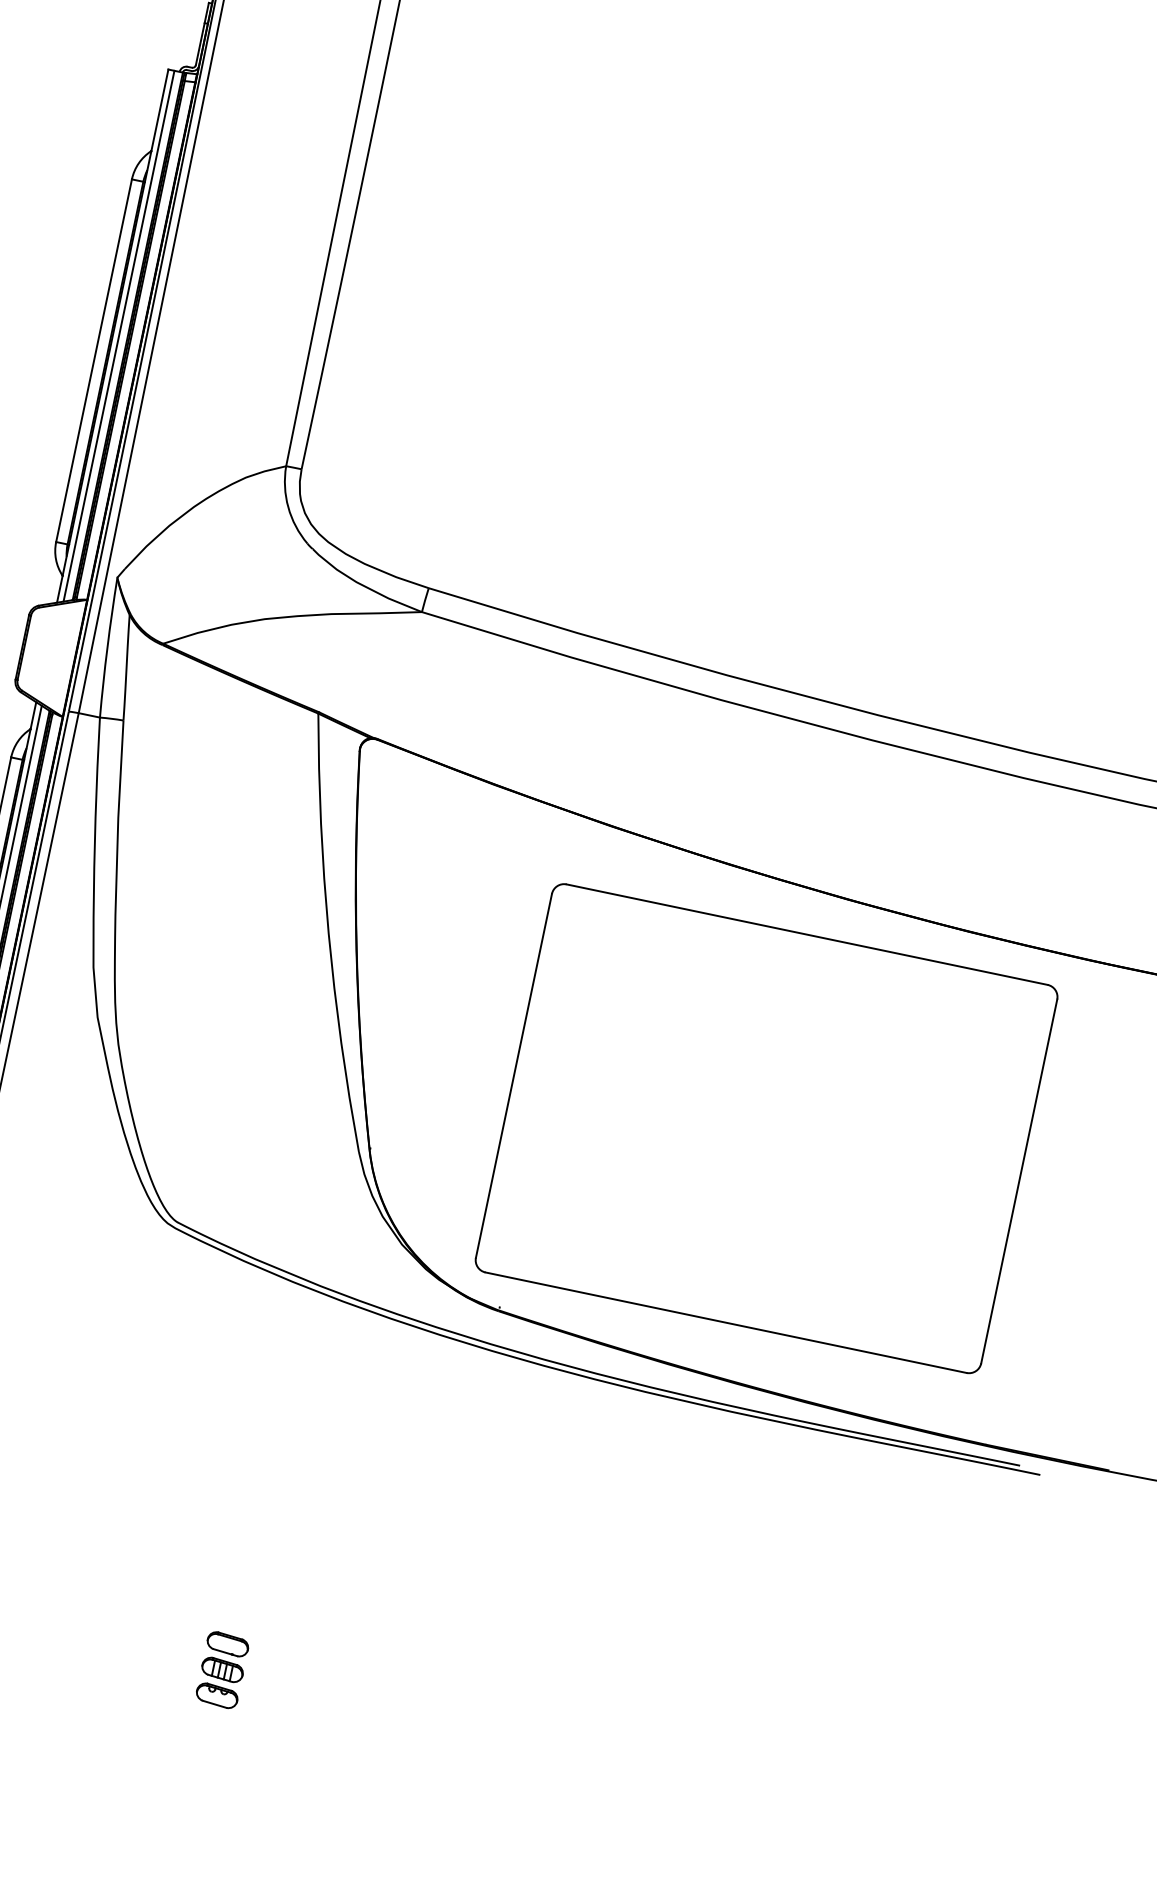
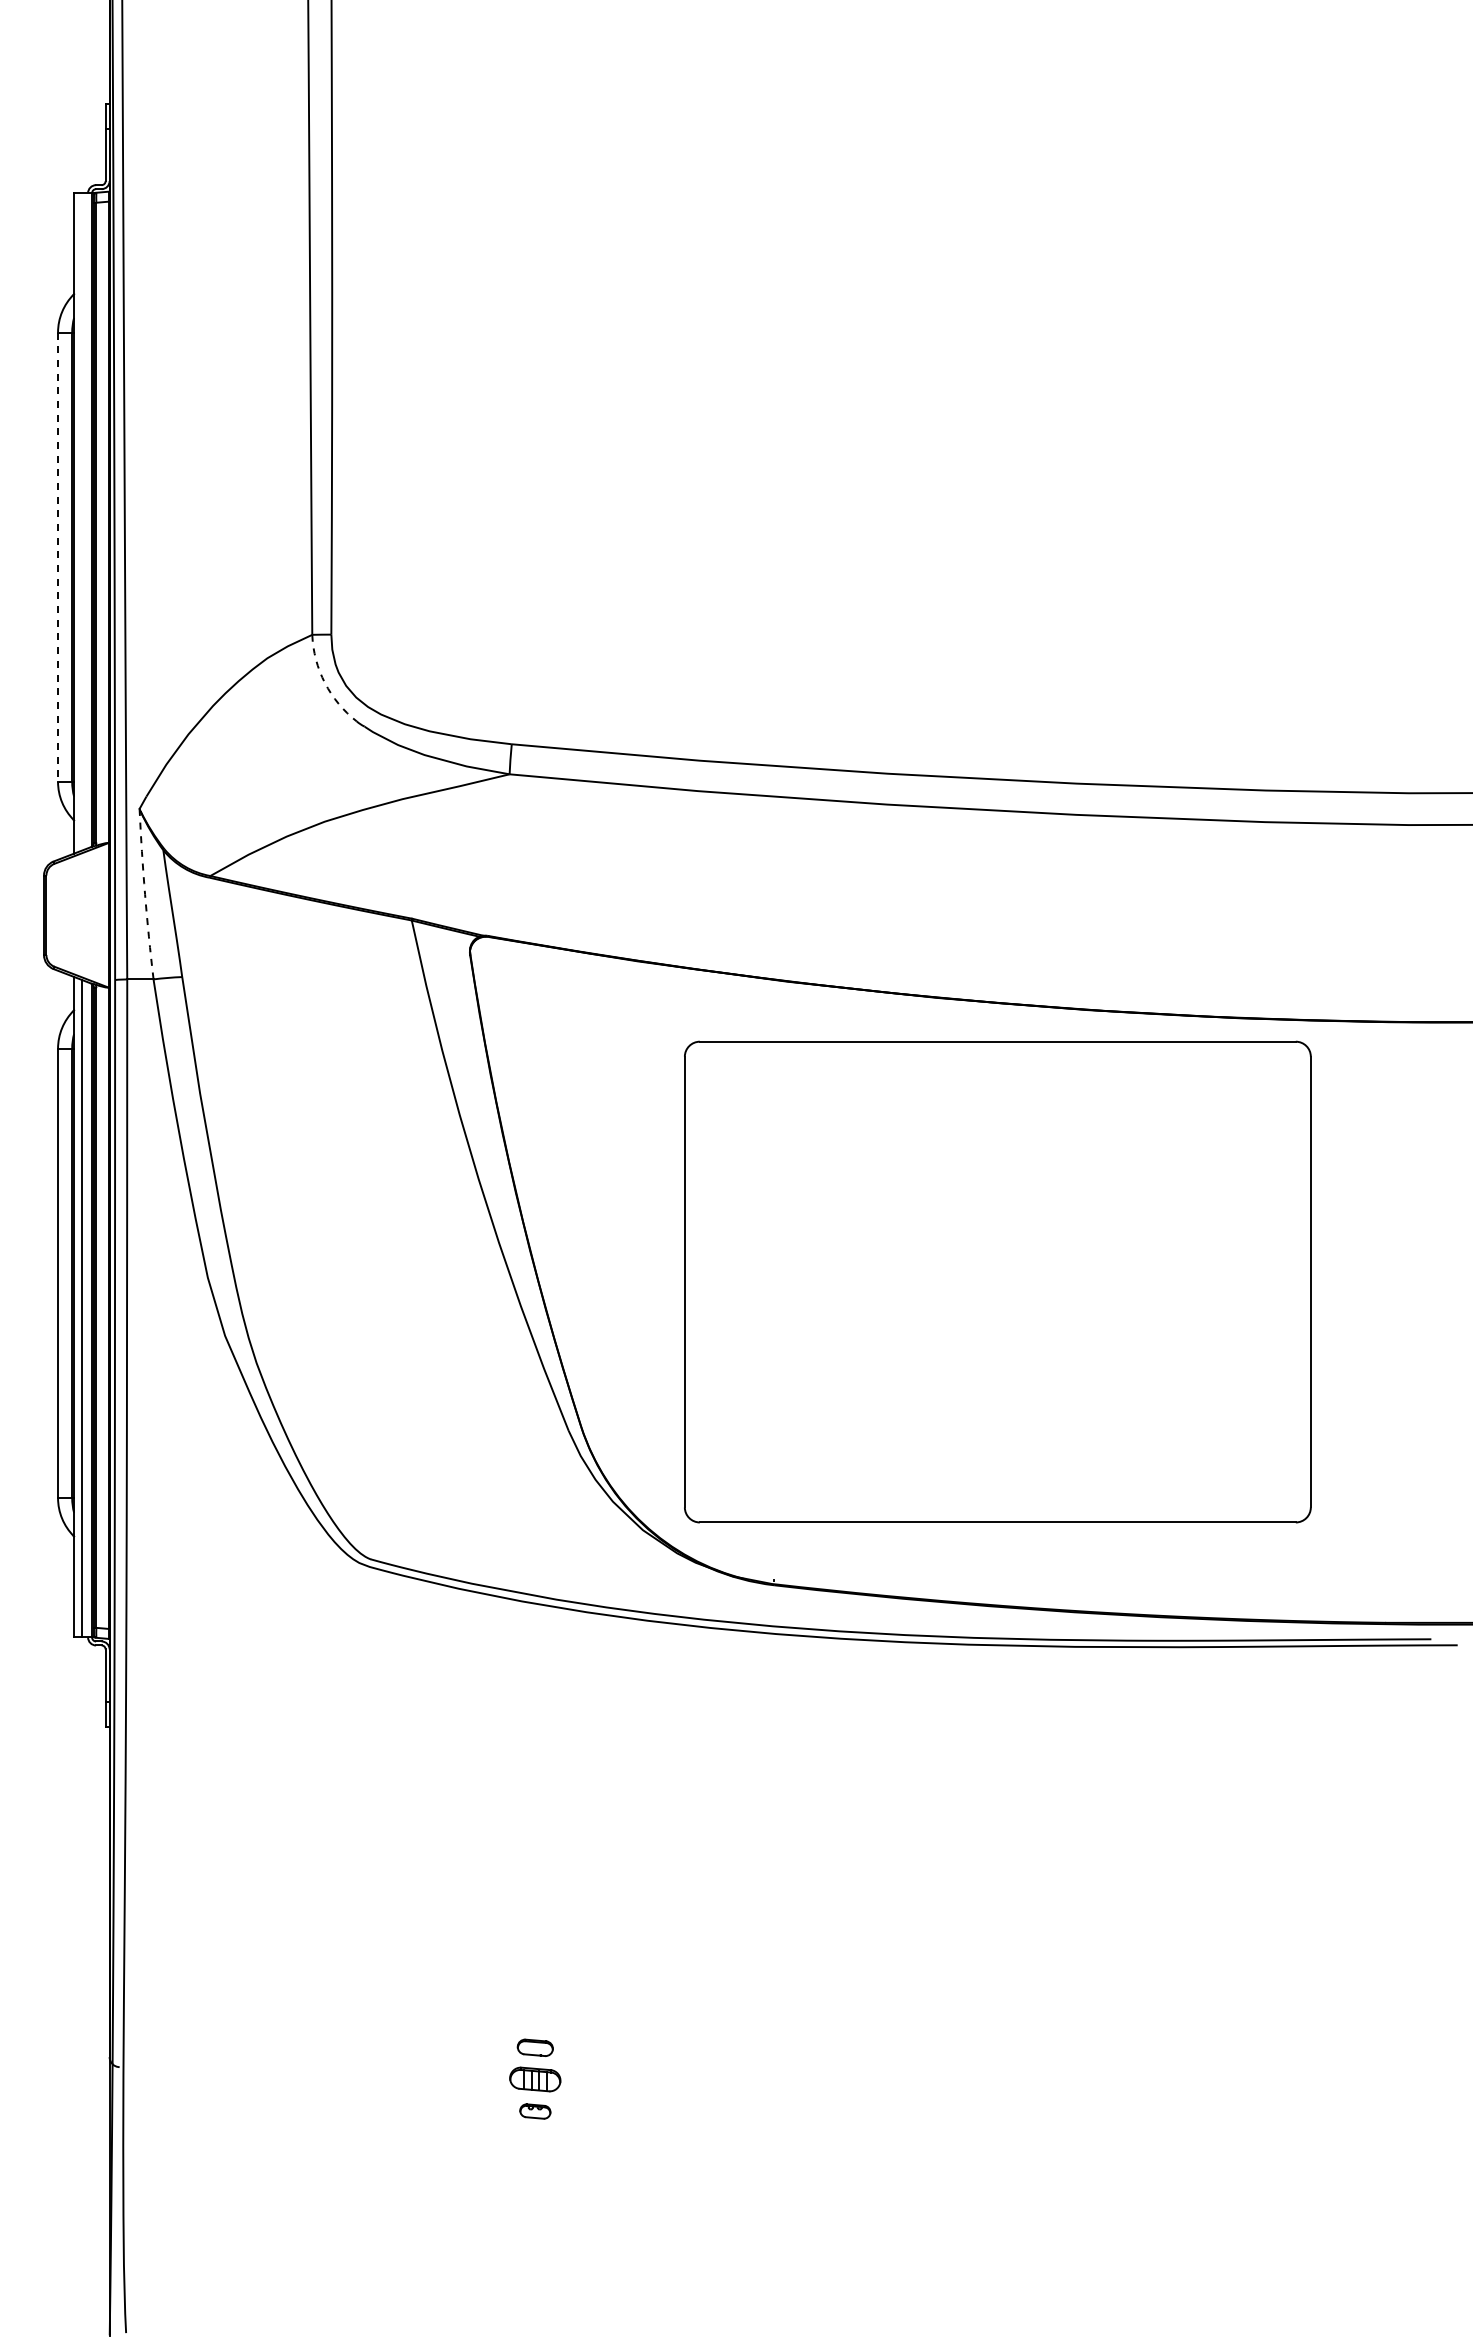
line: (119, 335) -> (81, 521), removed
line: (94, 361) -> (58, 557), solid -> dashed
arc: (288, 507) -> (325, 683), solid -> dashed
arc: (107, 647) -> (145, 894), solid -> dashed
part: (766, 1128) -> (997, 1281), moved
part: (228, 1644) -> (535, 2047), size x0.7
part: (217, 1695) -> (535, 2111), size x0.6

